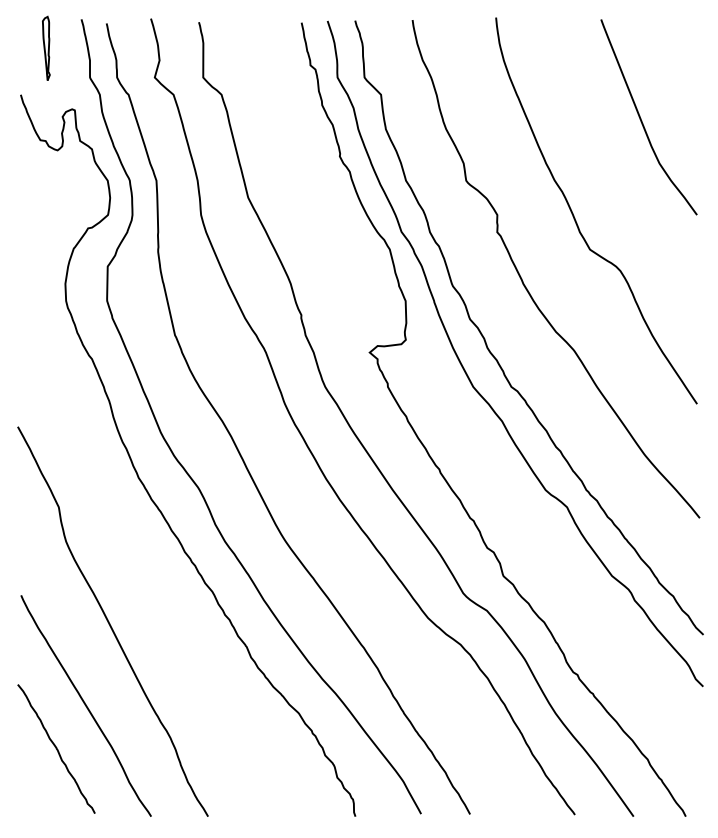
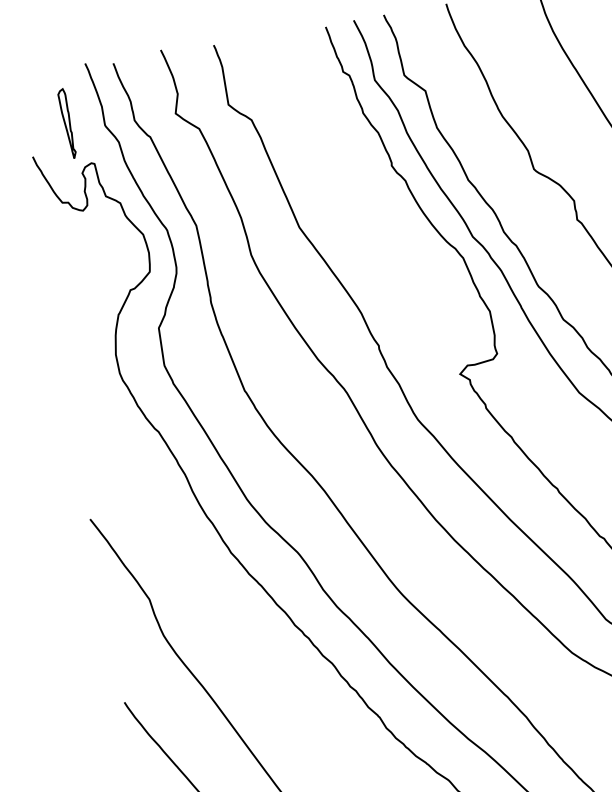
part: (46, 47) -> (67, 122), moved

